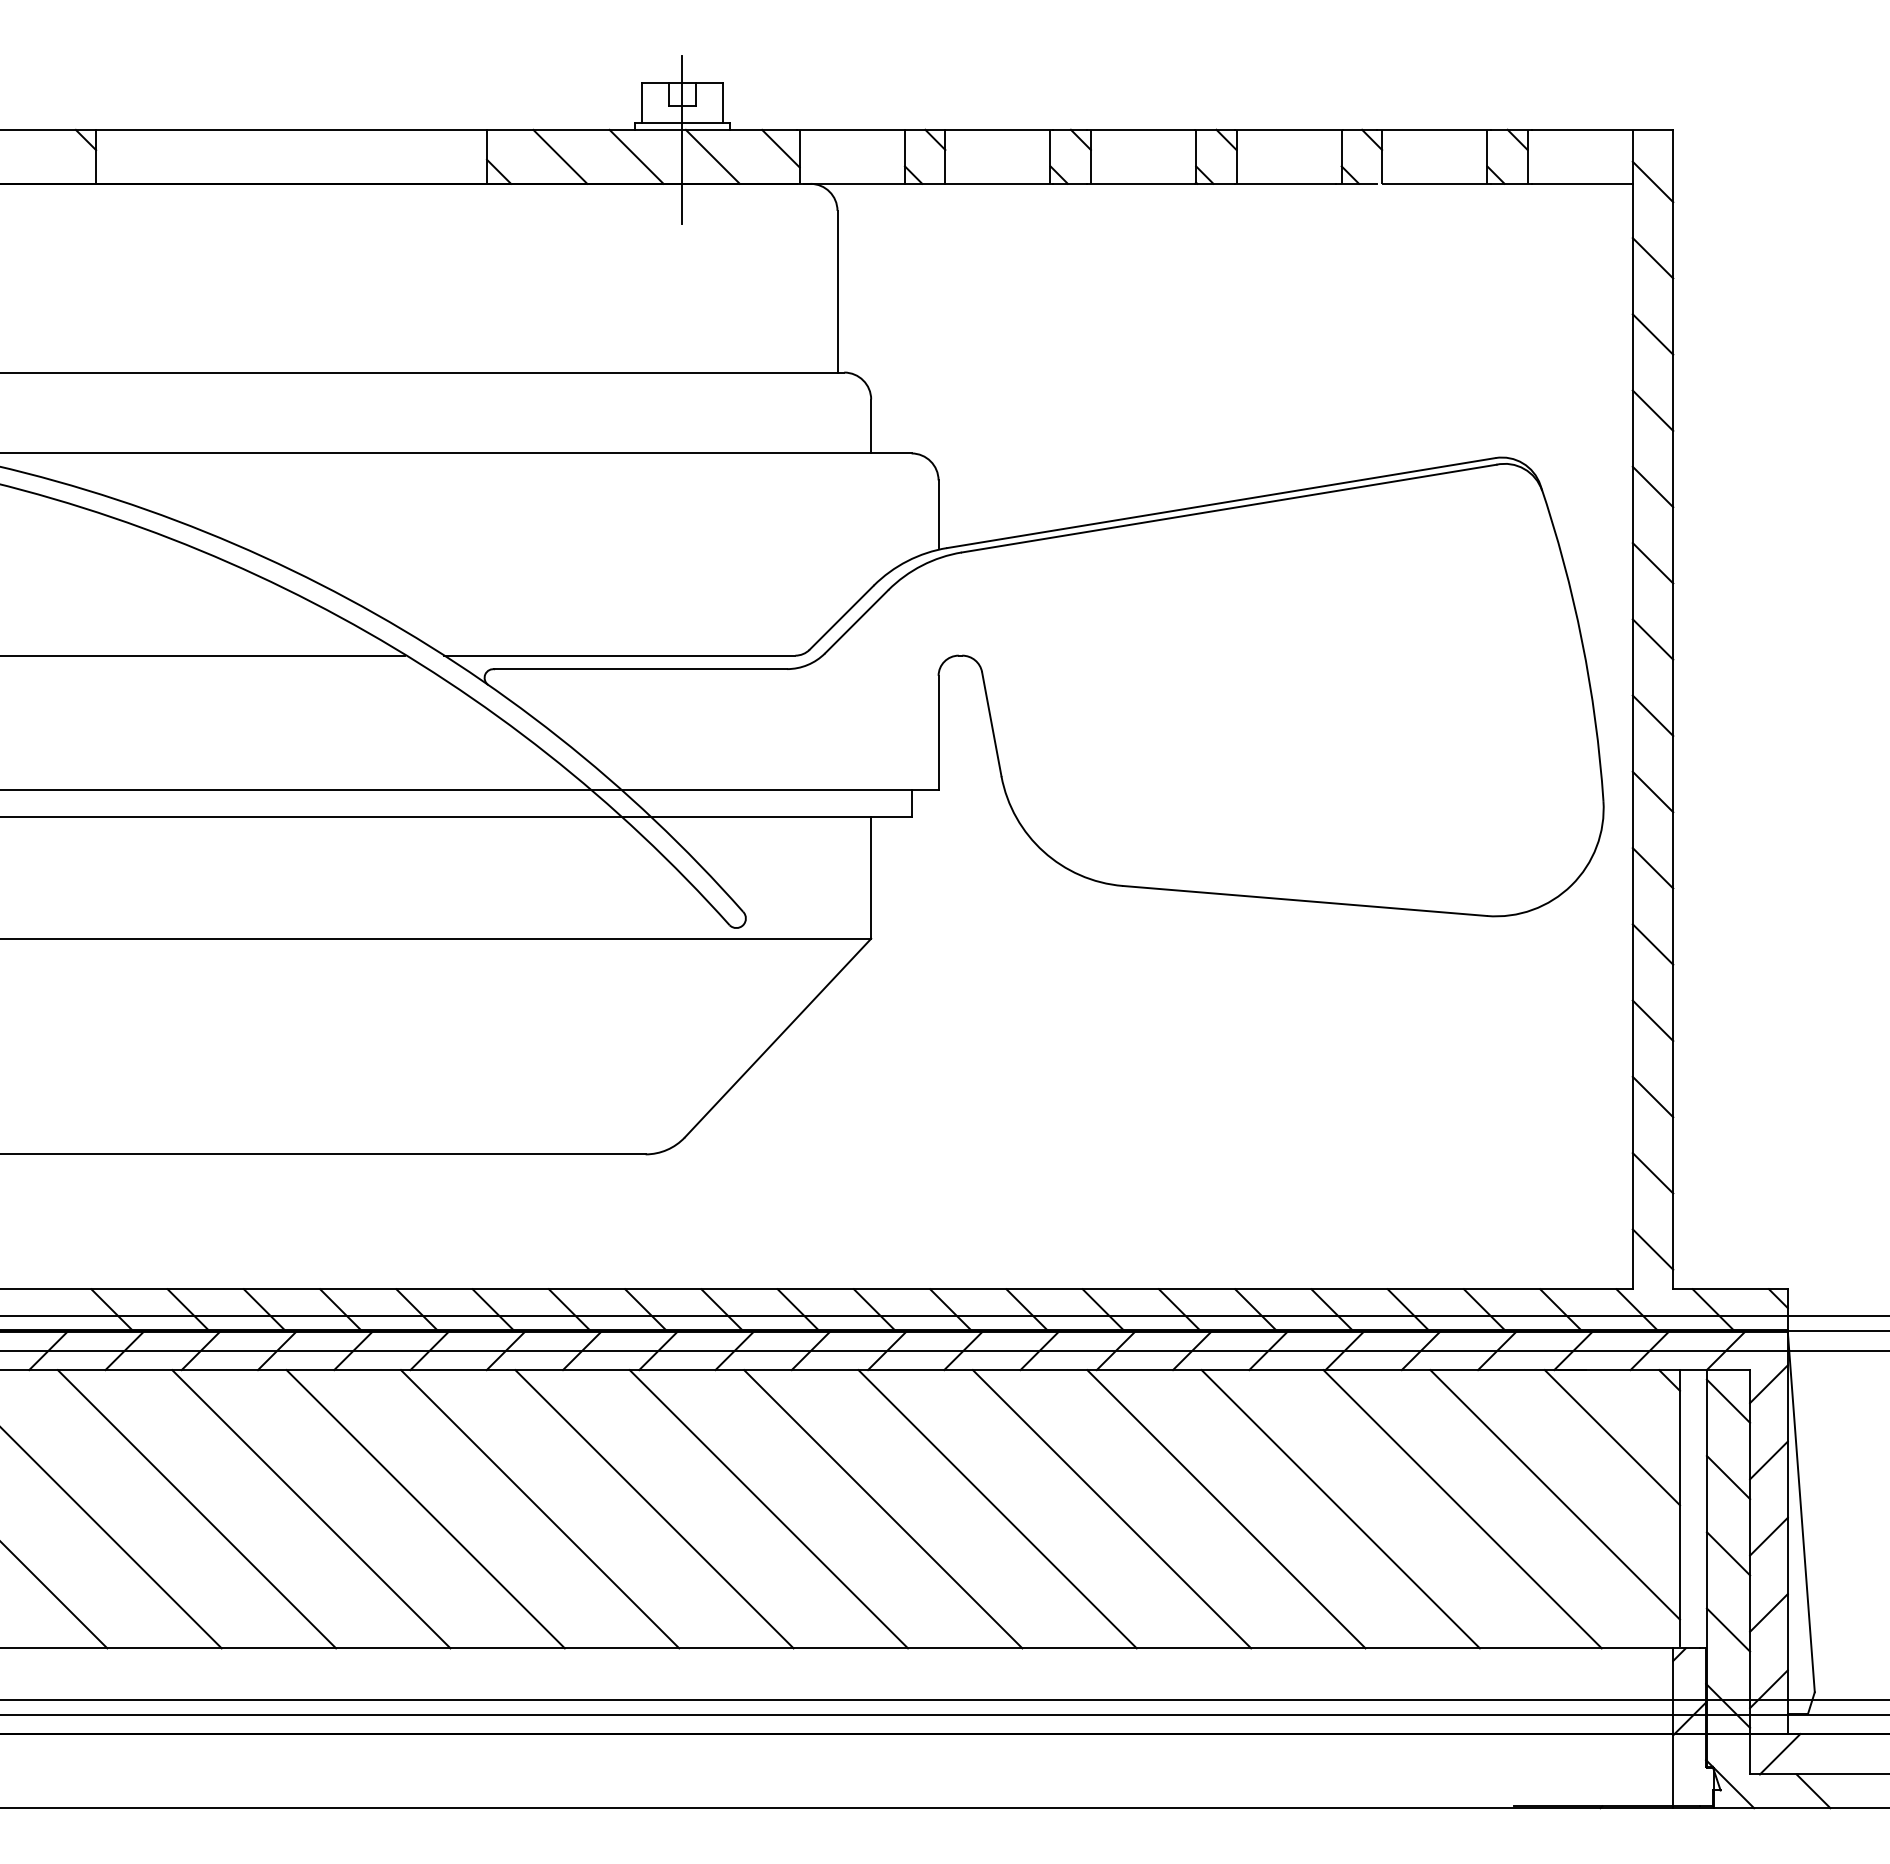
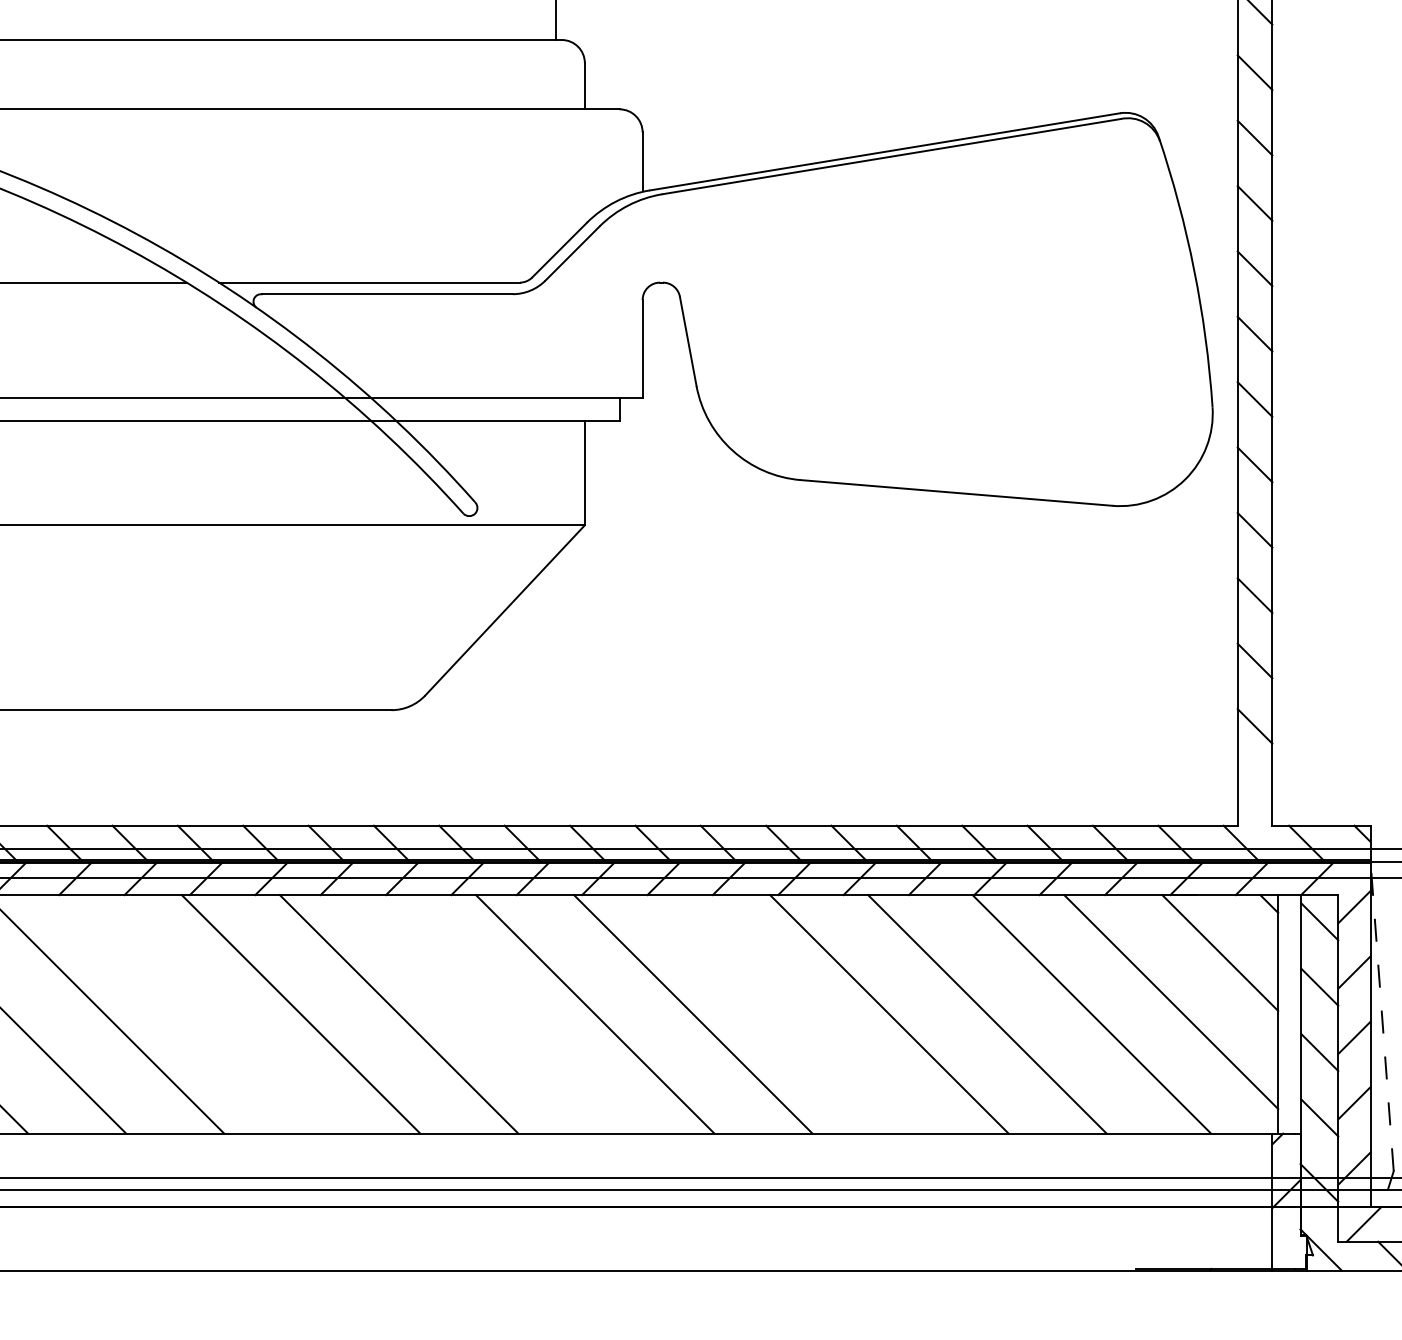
line: (1652, 1249) -> (1254, 791), removed
line: (425, 1509) -> (202, 1014), removed
line: (768, 1509) -> (496, 1014), removed
line: (1111, 1509) -> (790, 1014), removed
line: (1801, 1511) -> (1382, 1016), solid -> dashed

